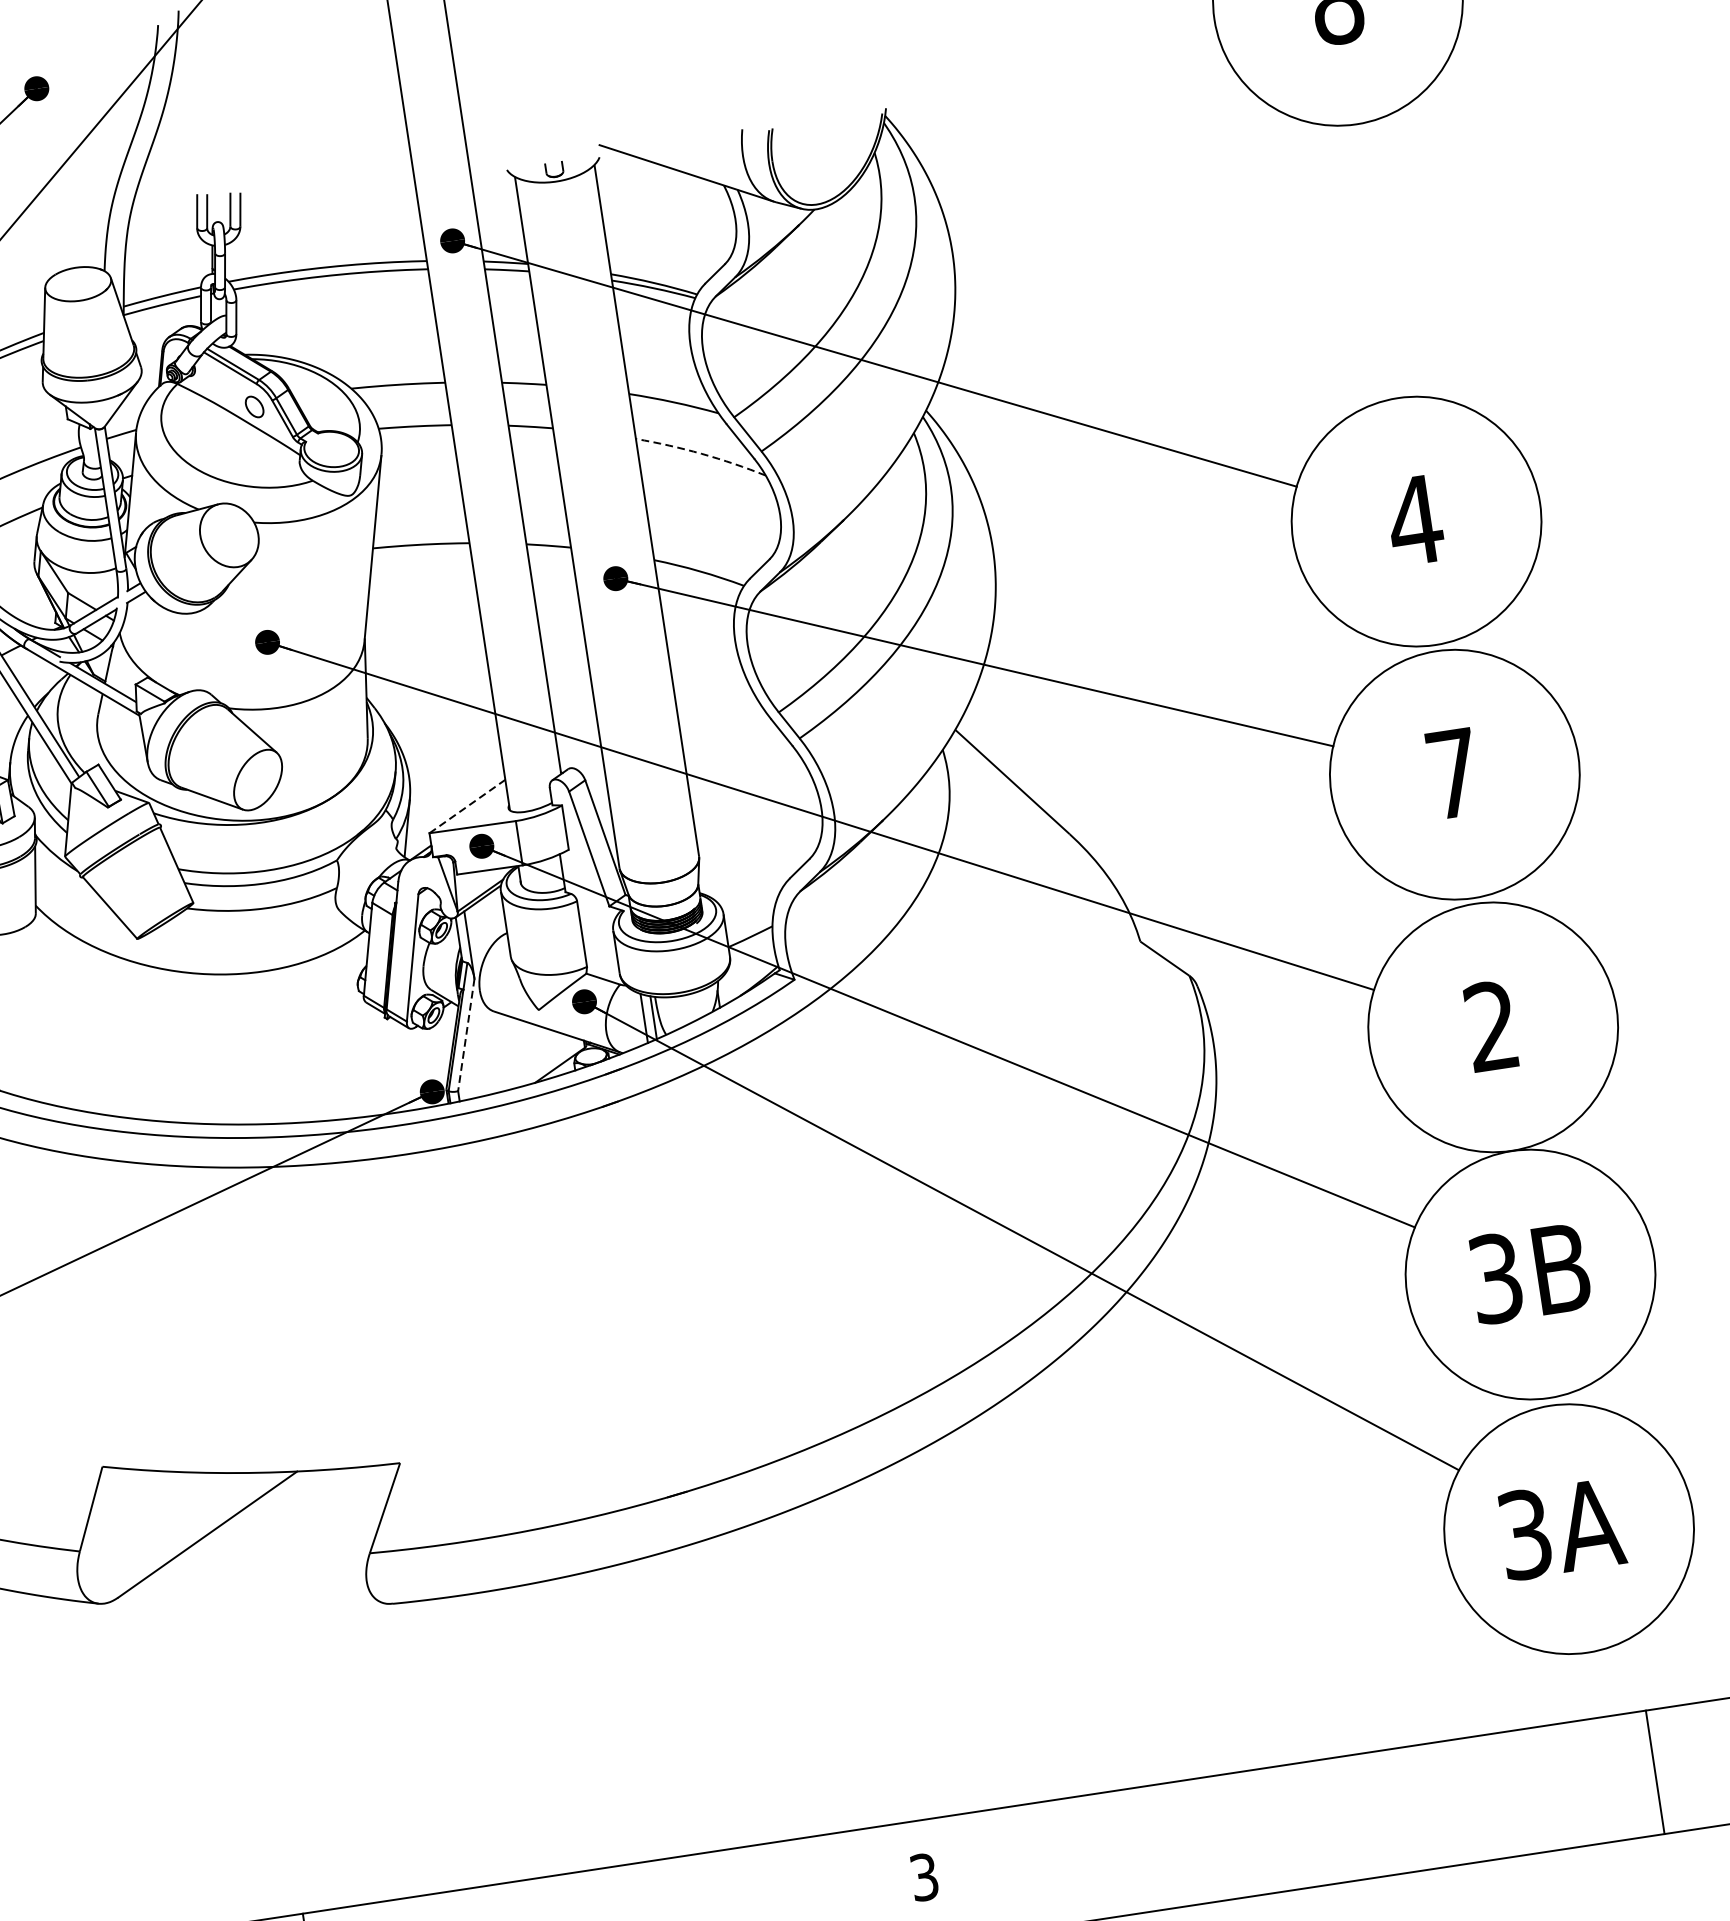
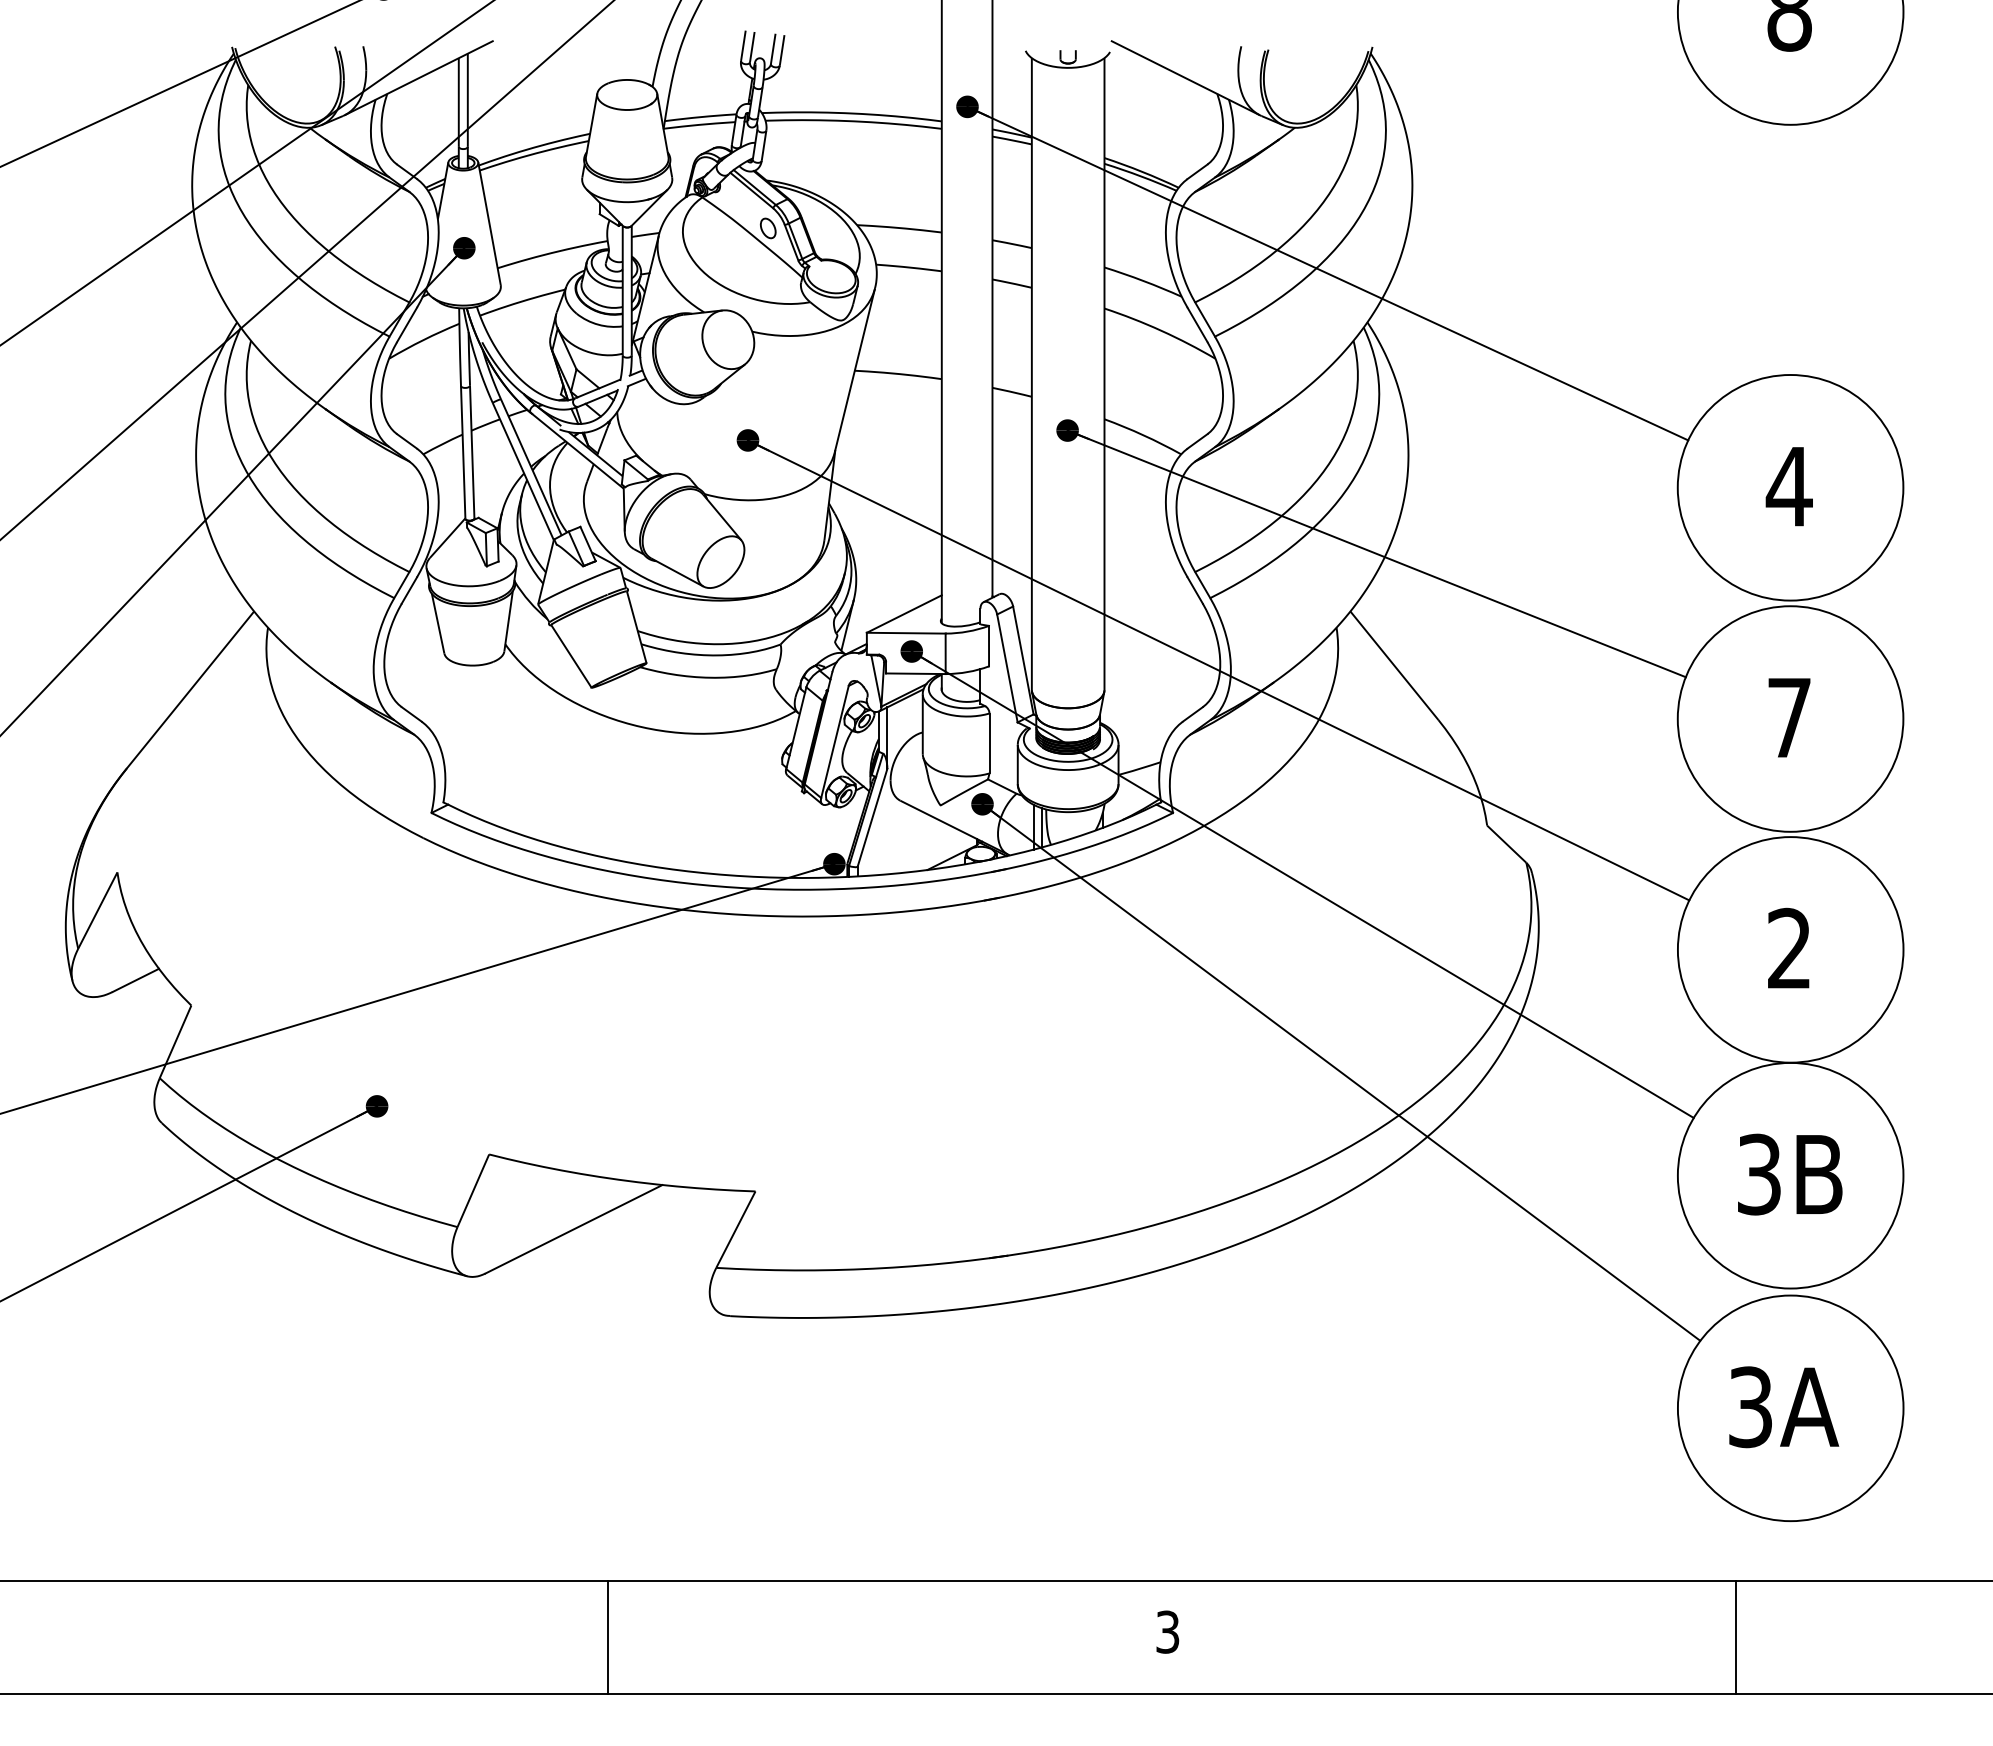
arc: (701, 453) -> (1161, 330), dashed -> solid
line: (467, 806) -> (904, 614), dashed -> solid
line: (466, 1035) -> (872, 818), dashed -> solid
line: (1654, 1771) -> (1735, 1636), moved

